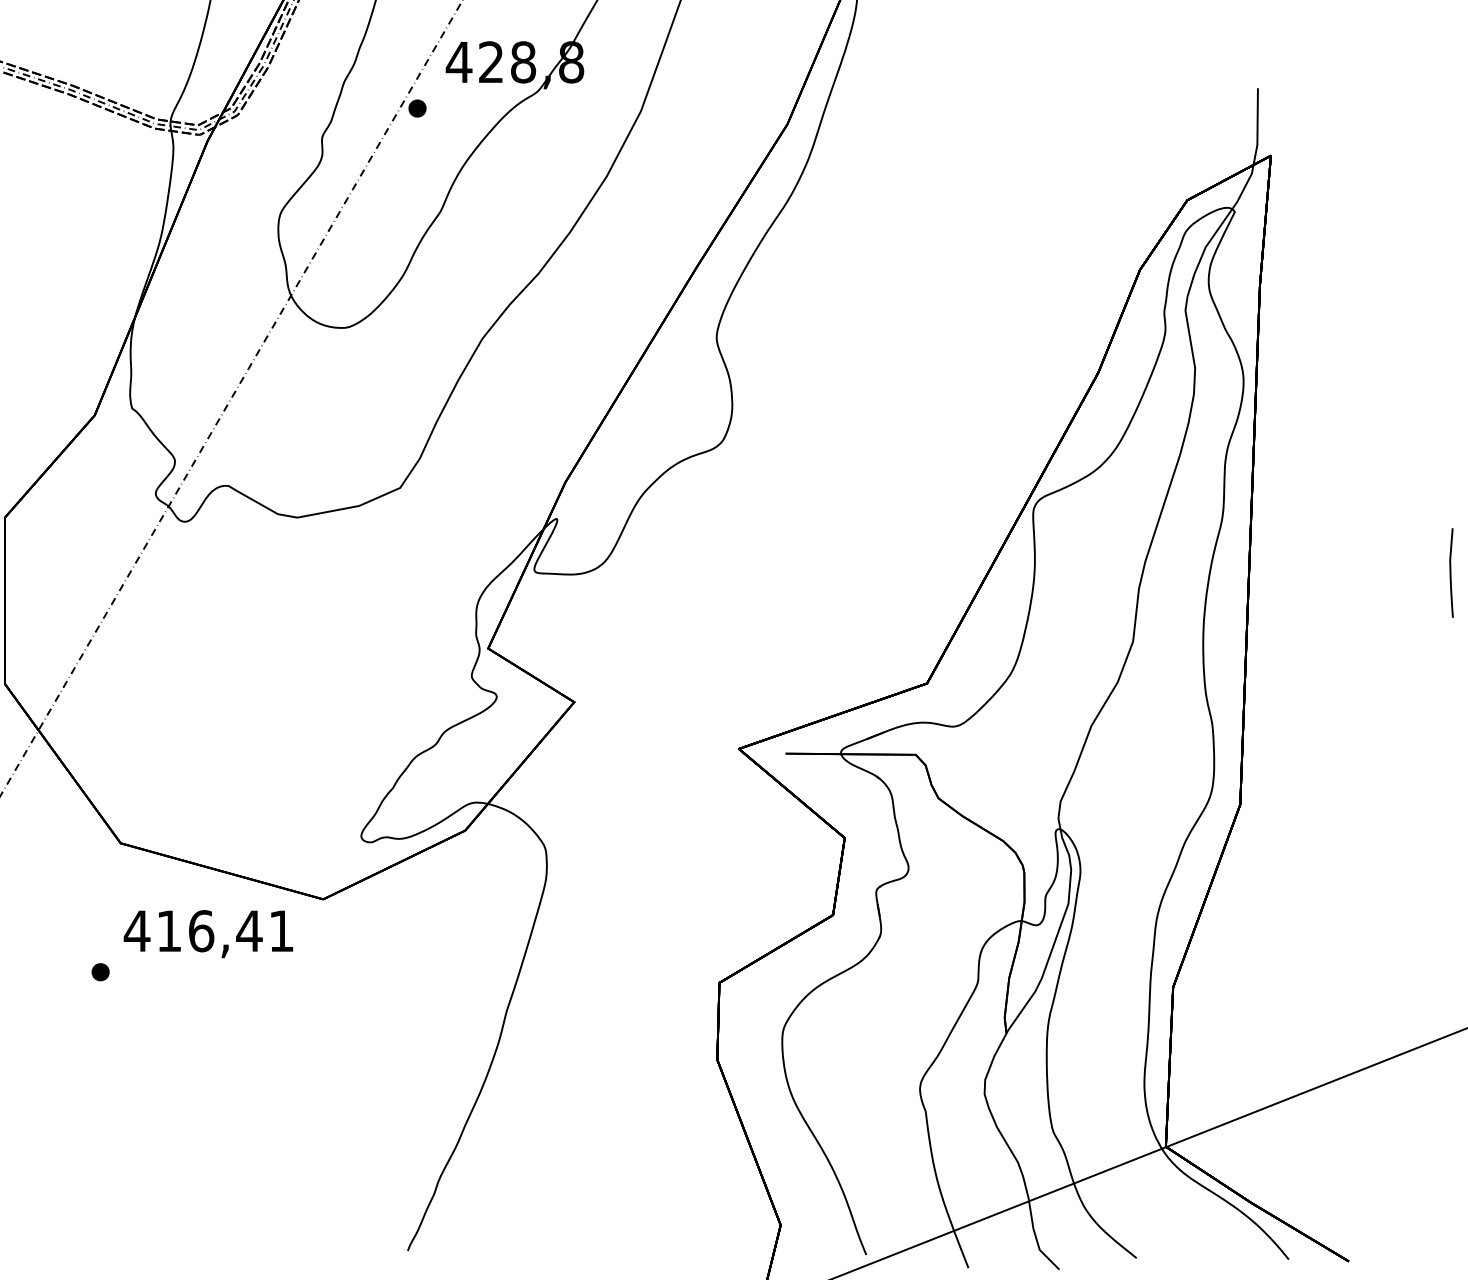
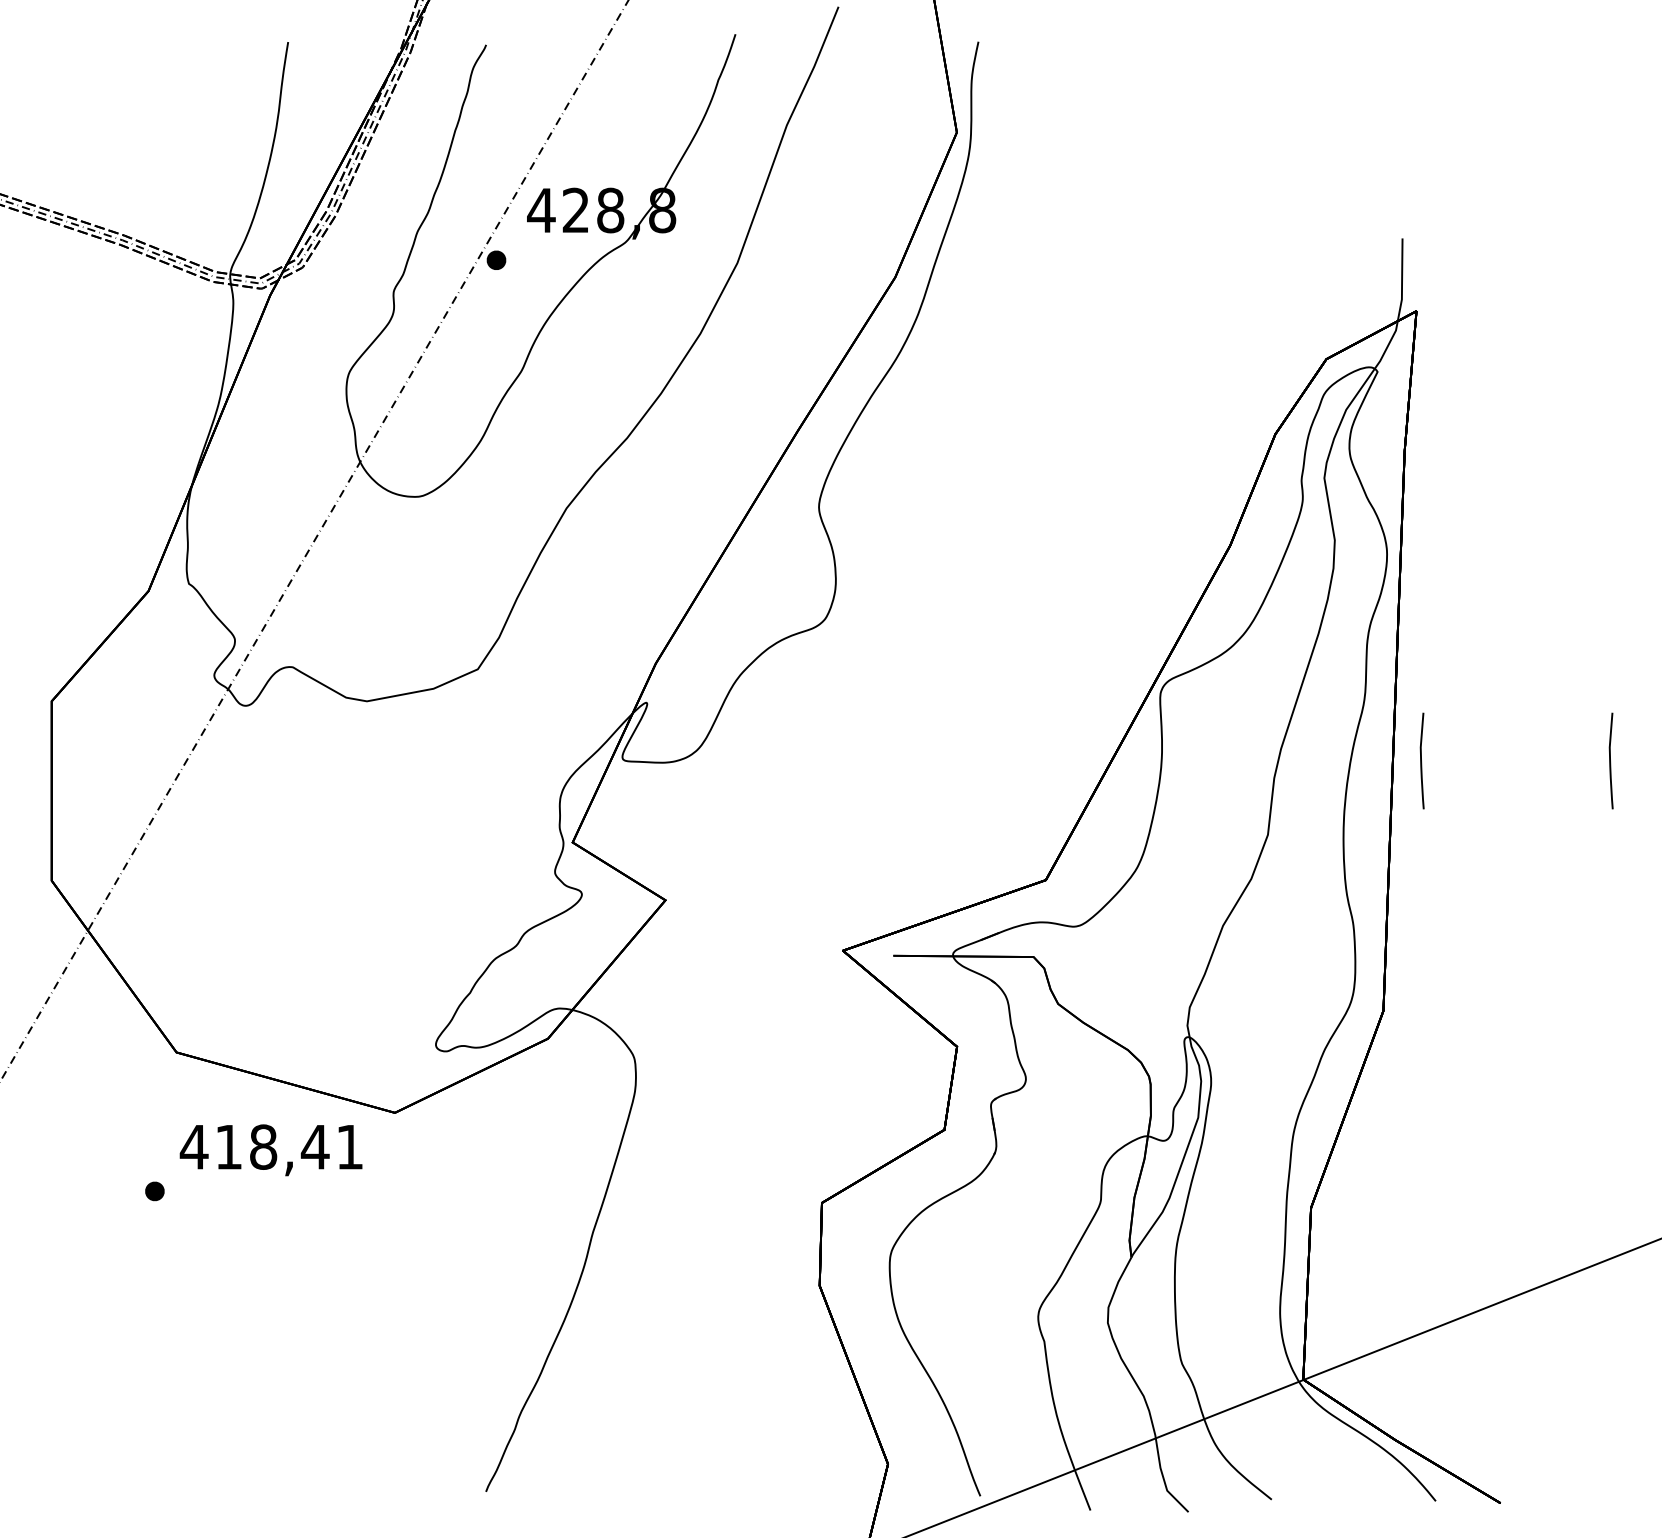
curve: (1275, 572) -> (1421, 760), added
text: (201, 930) -> (263, 1146), 416,41 -> 418,41

